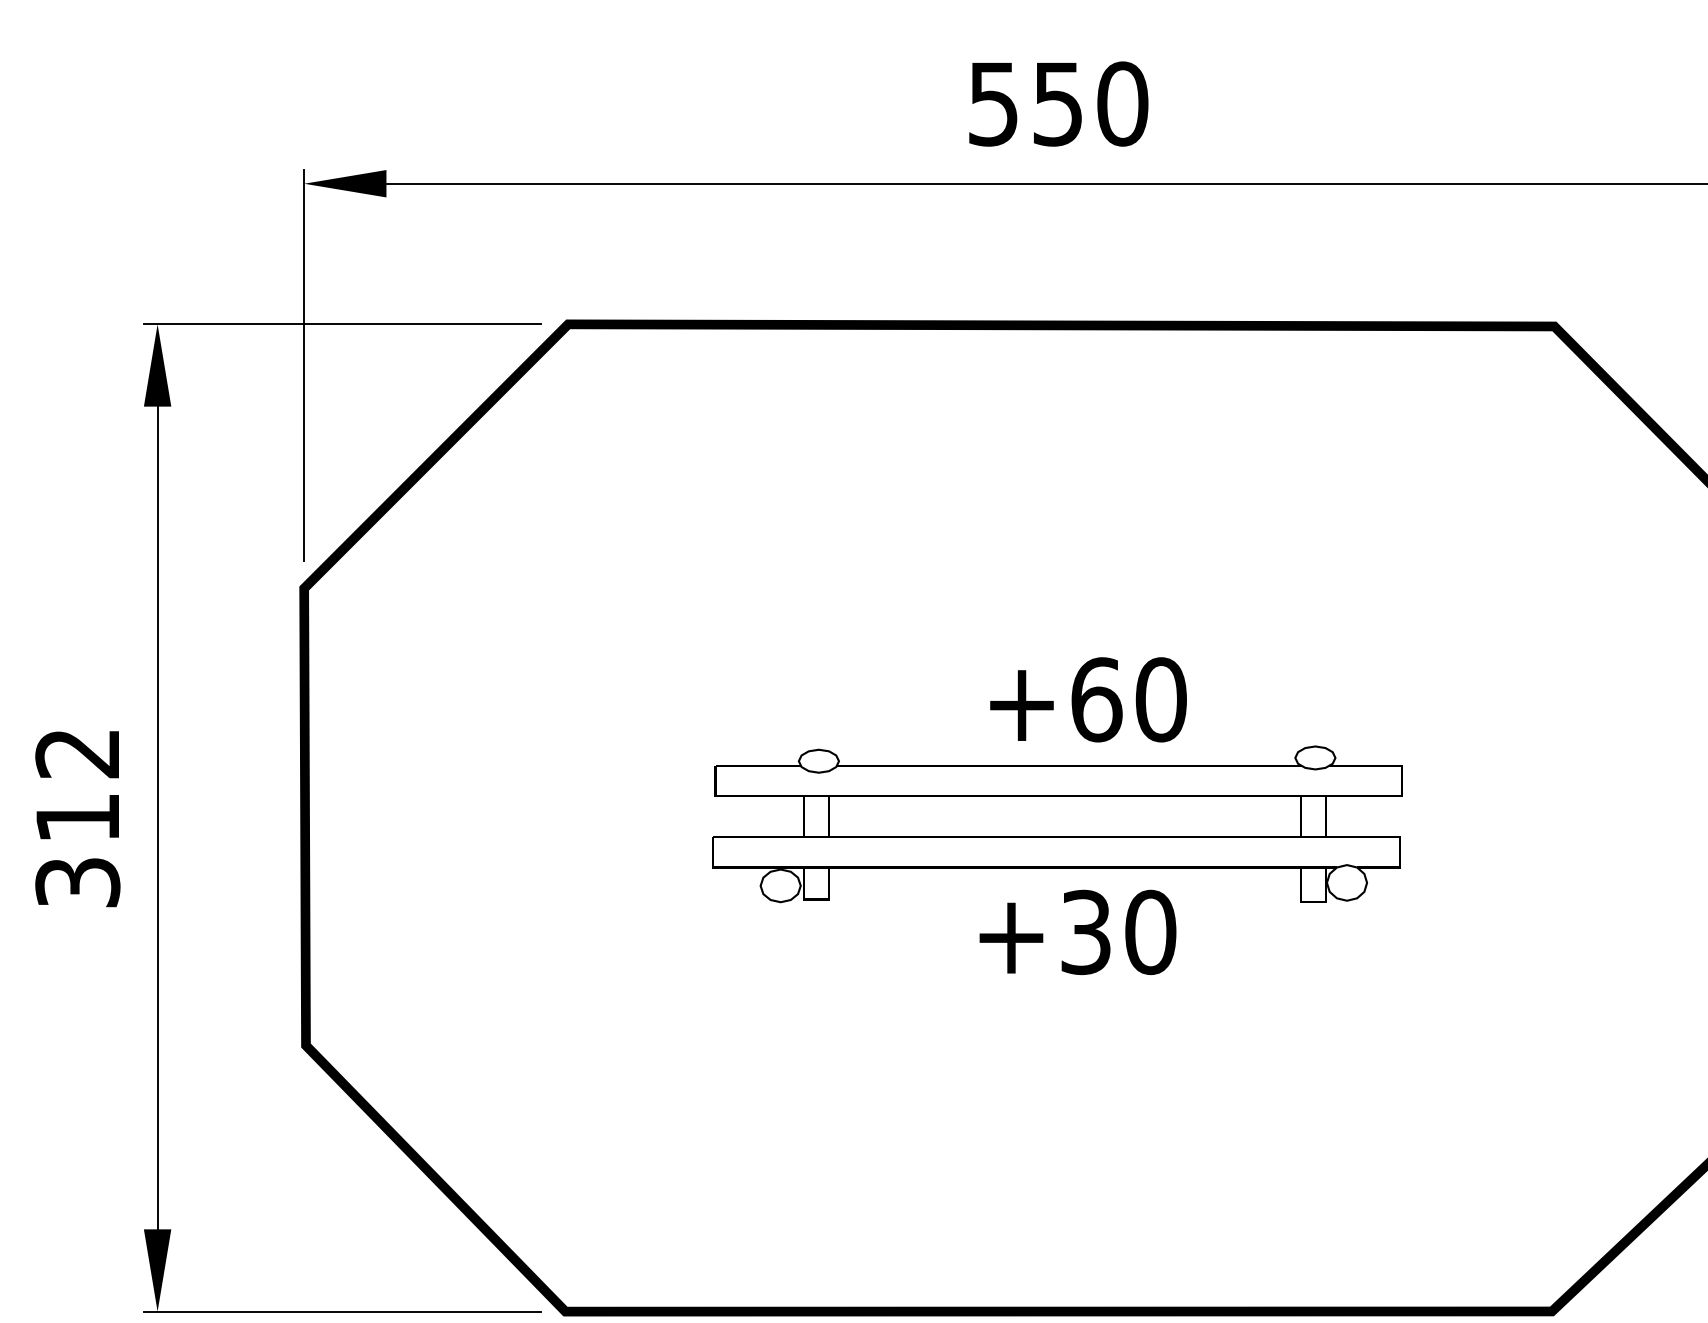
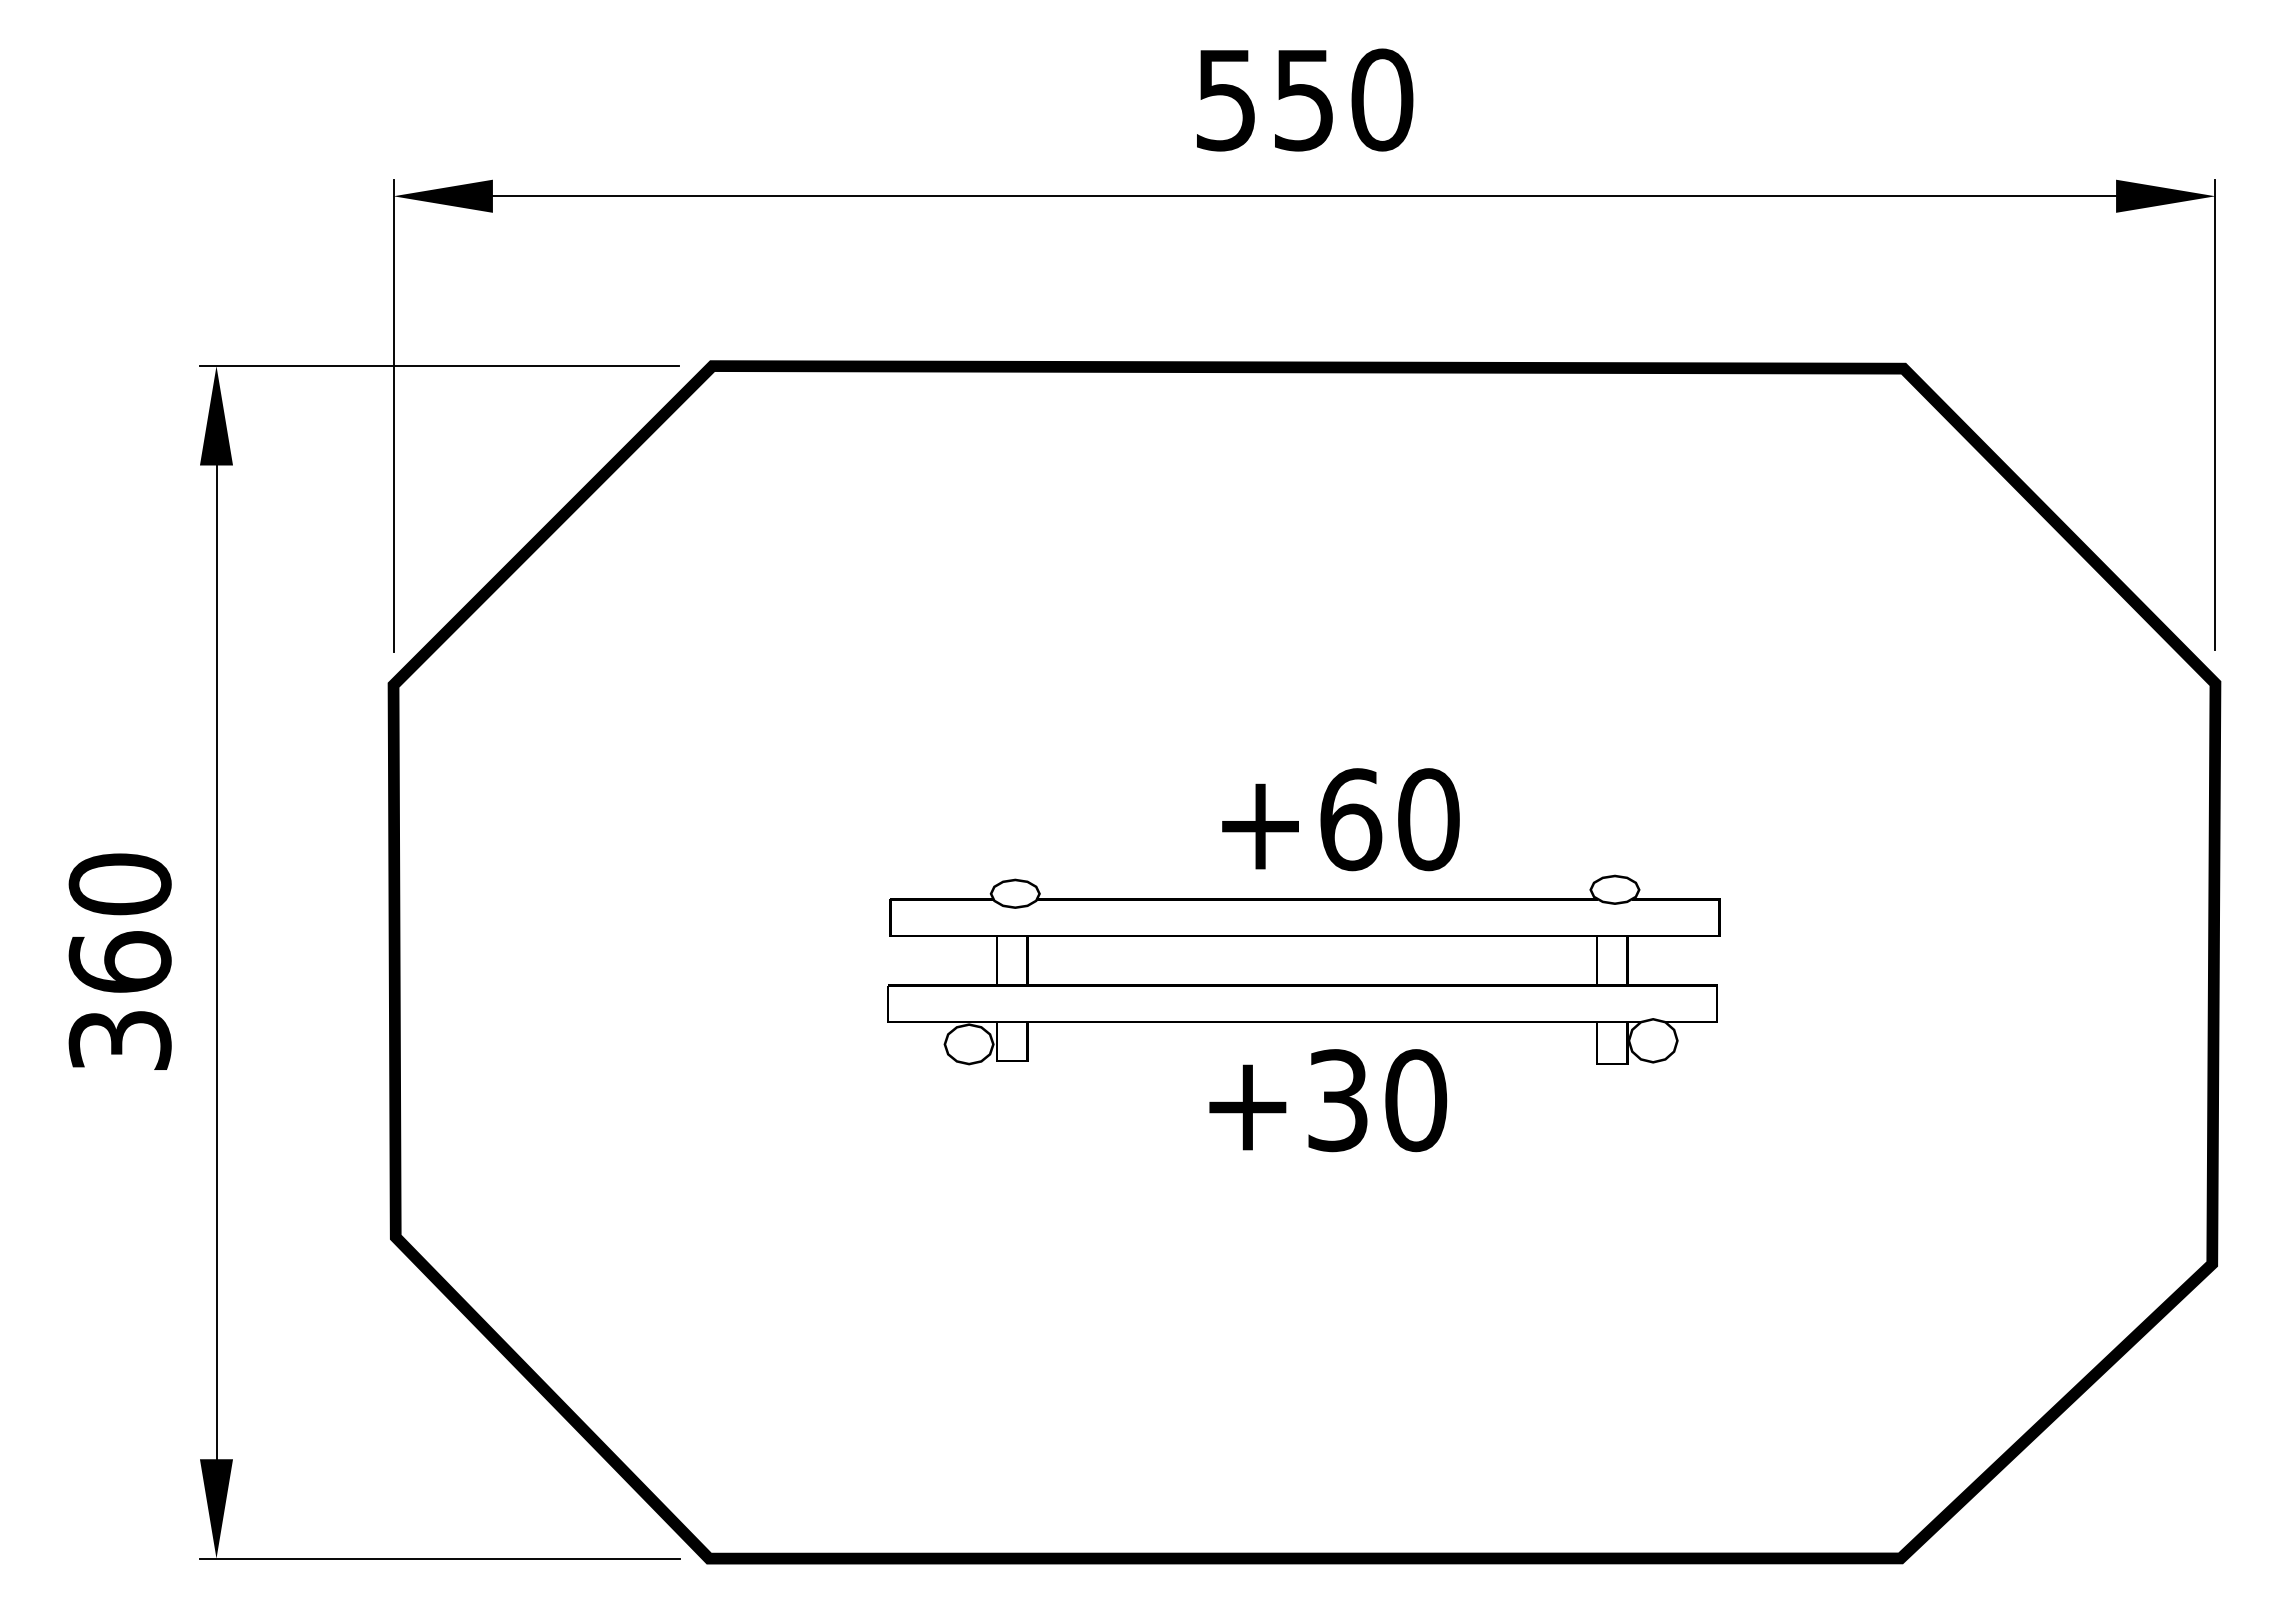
text: (77, 784) -> (119, 922), 312 -> 360

